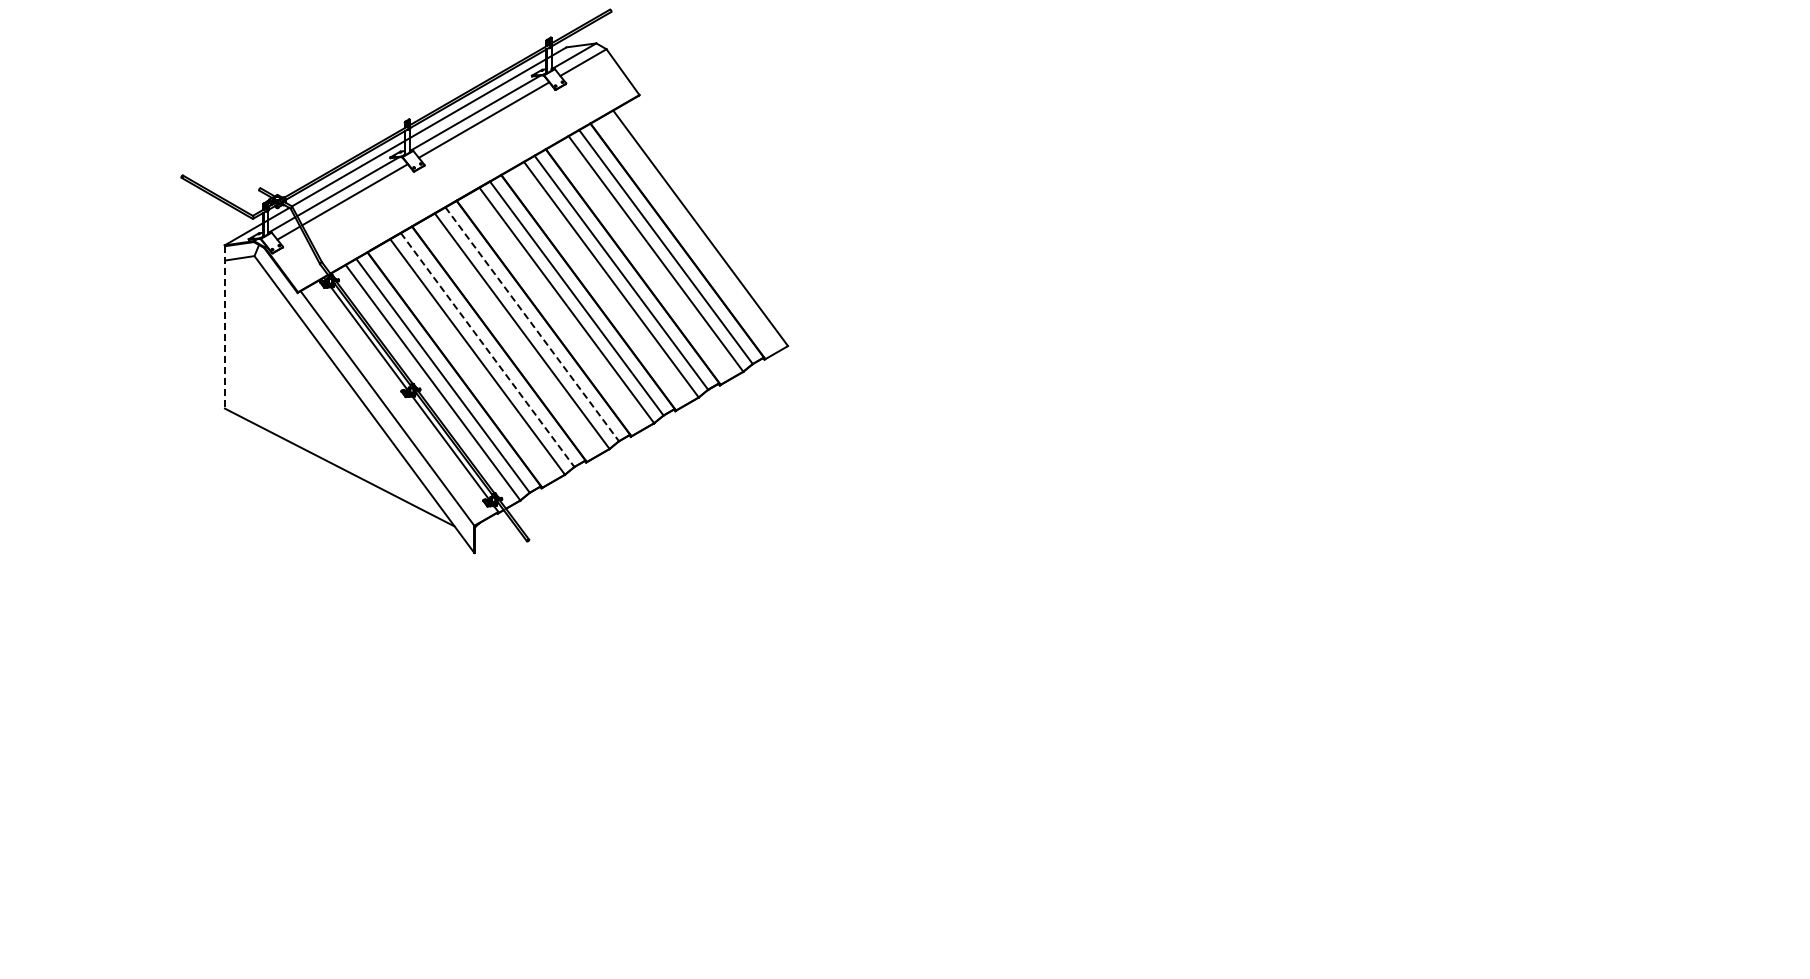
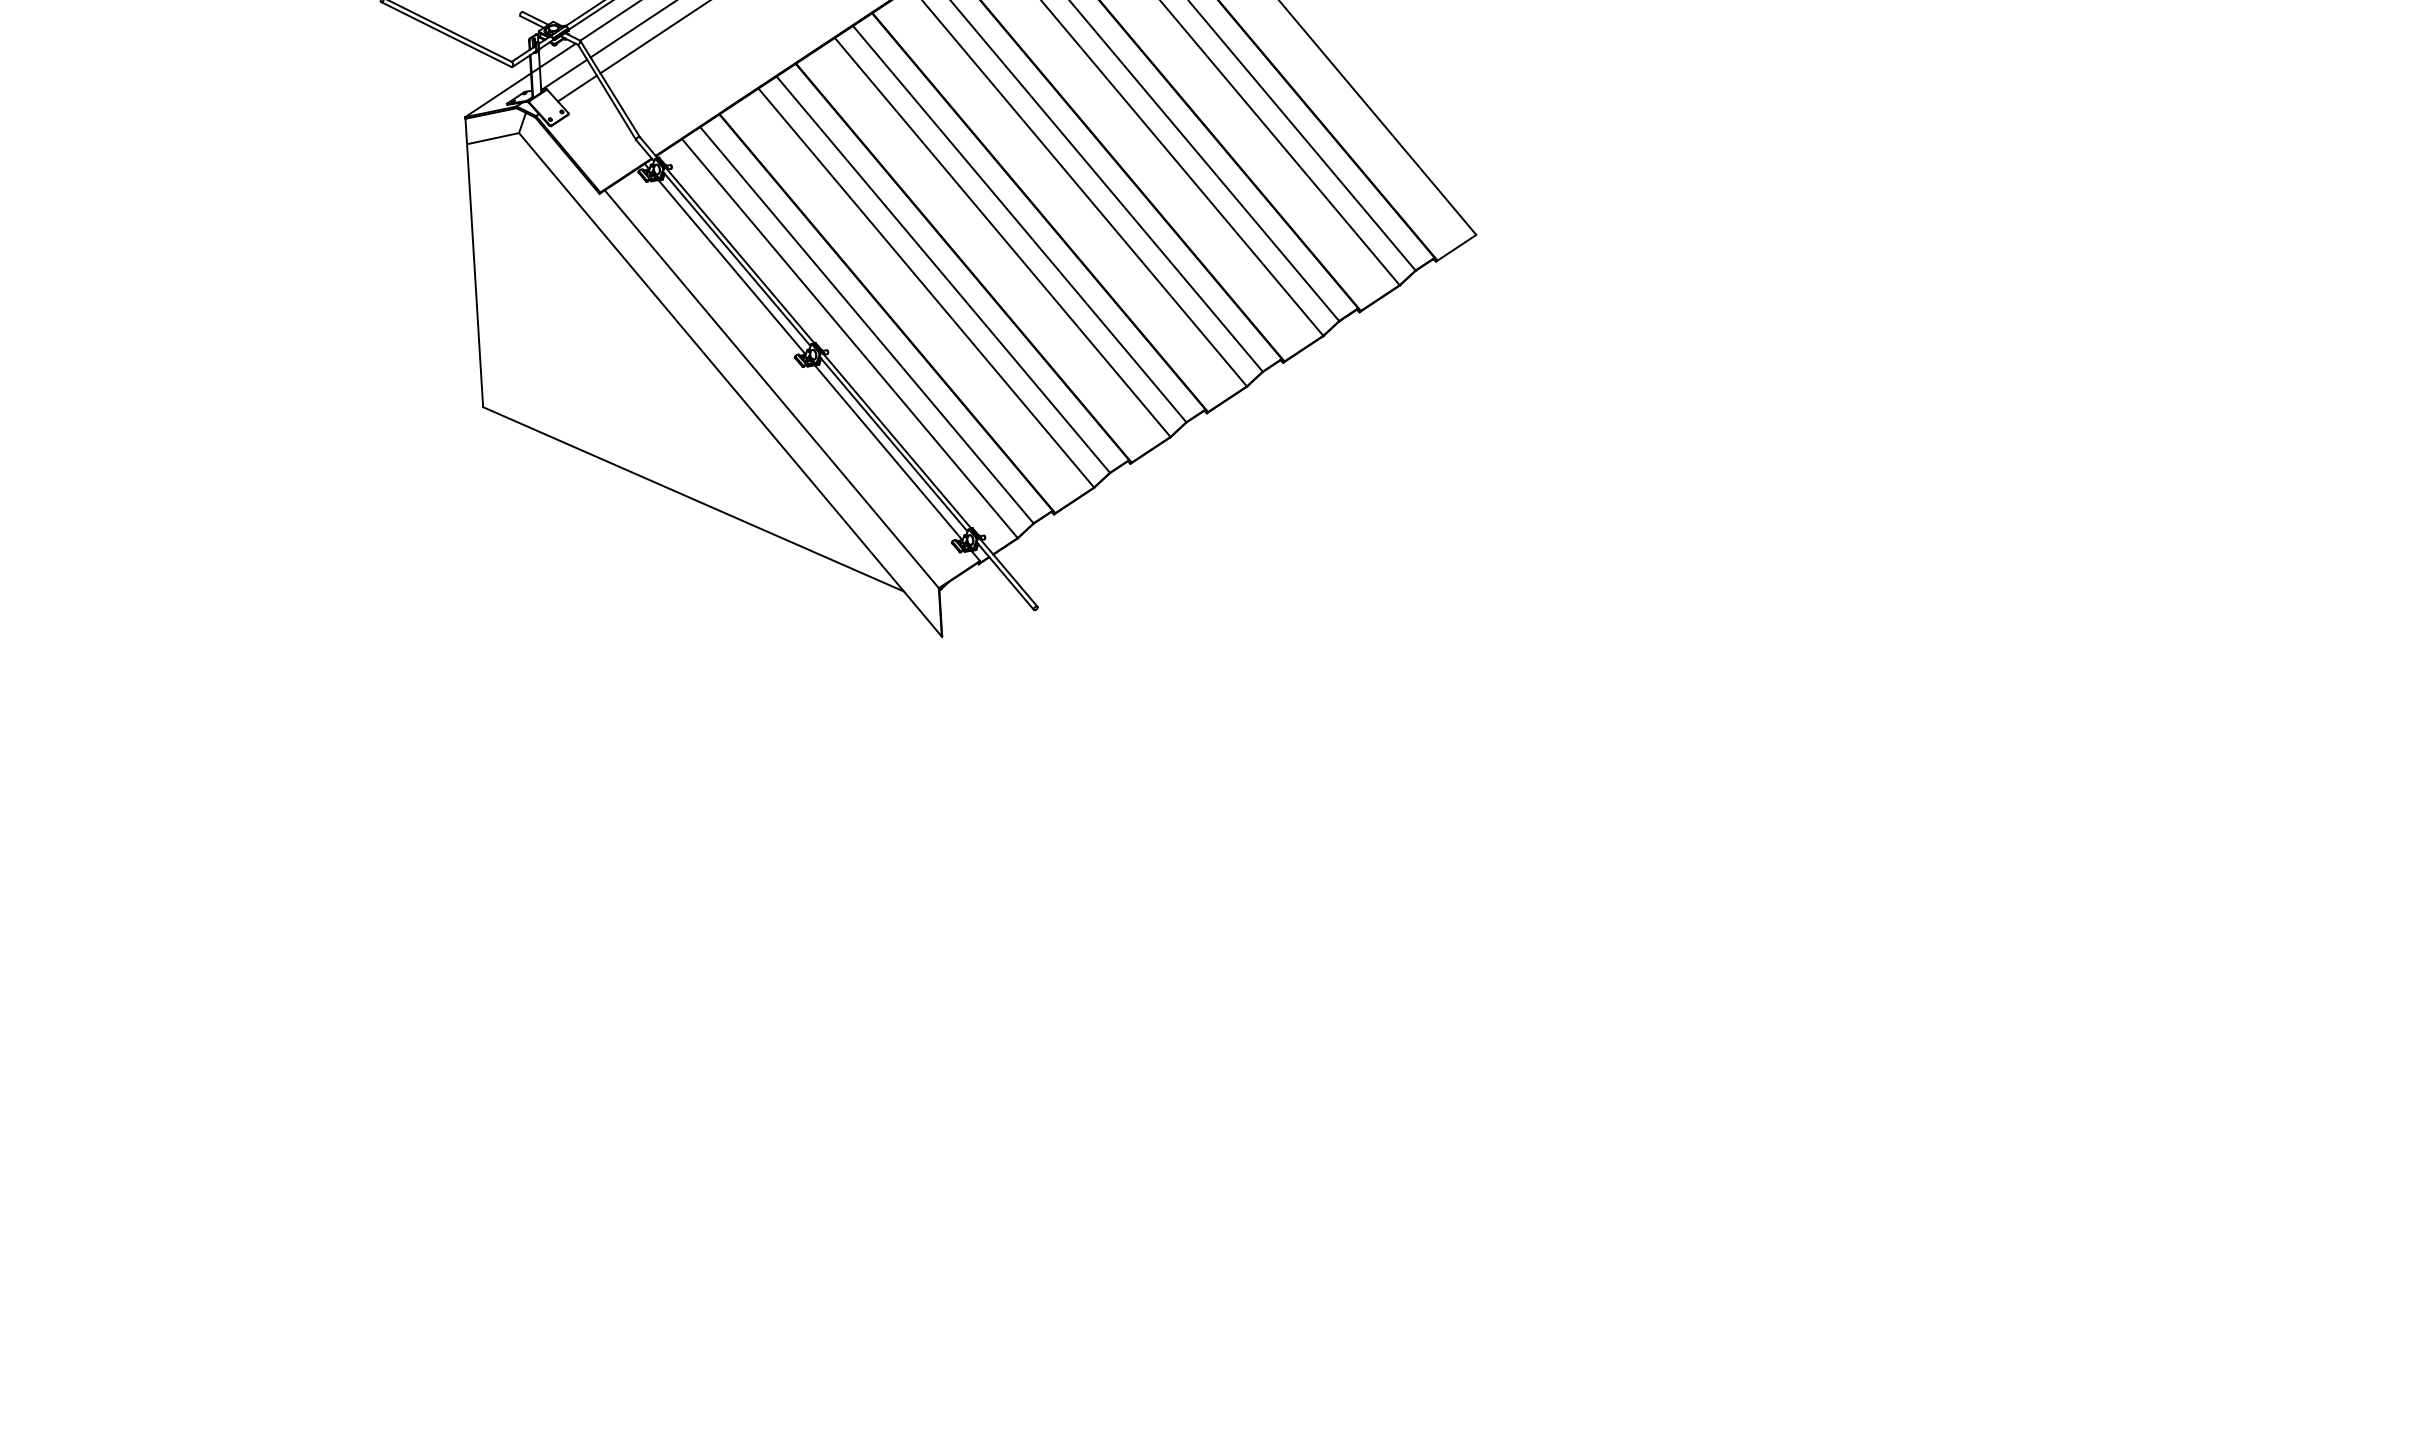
line: (532, 324) -> (1020, 224), dashed -> solid
line: (224, 327) -> (473, 263), dashed -> solid
line: (487, 350) -> (943, 275), dashed -> solid

